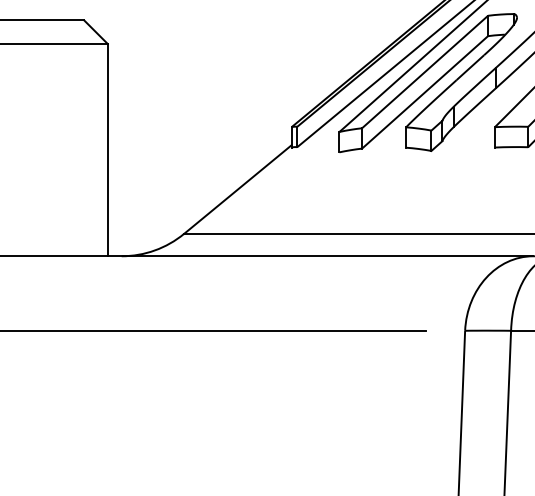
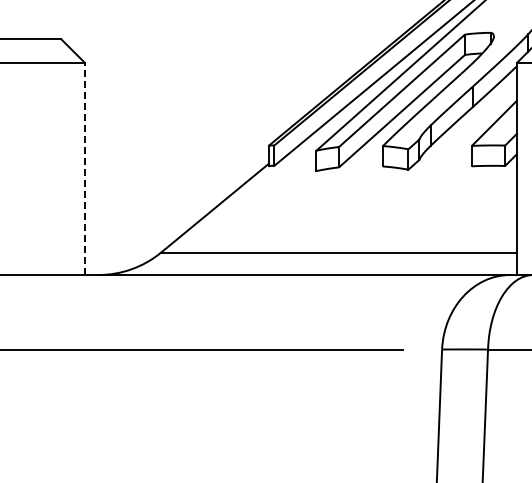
line: (107, 149) -> (84, 168), solid -> dashed

